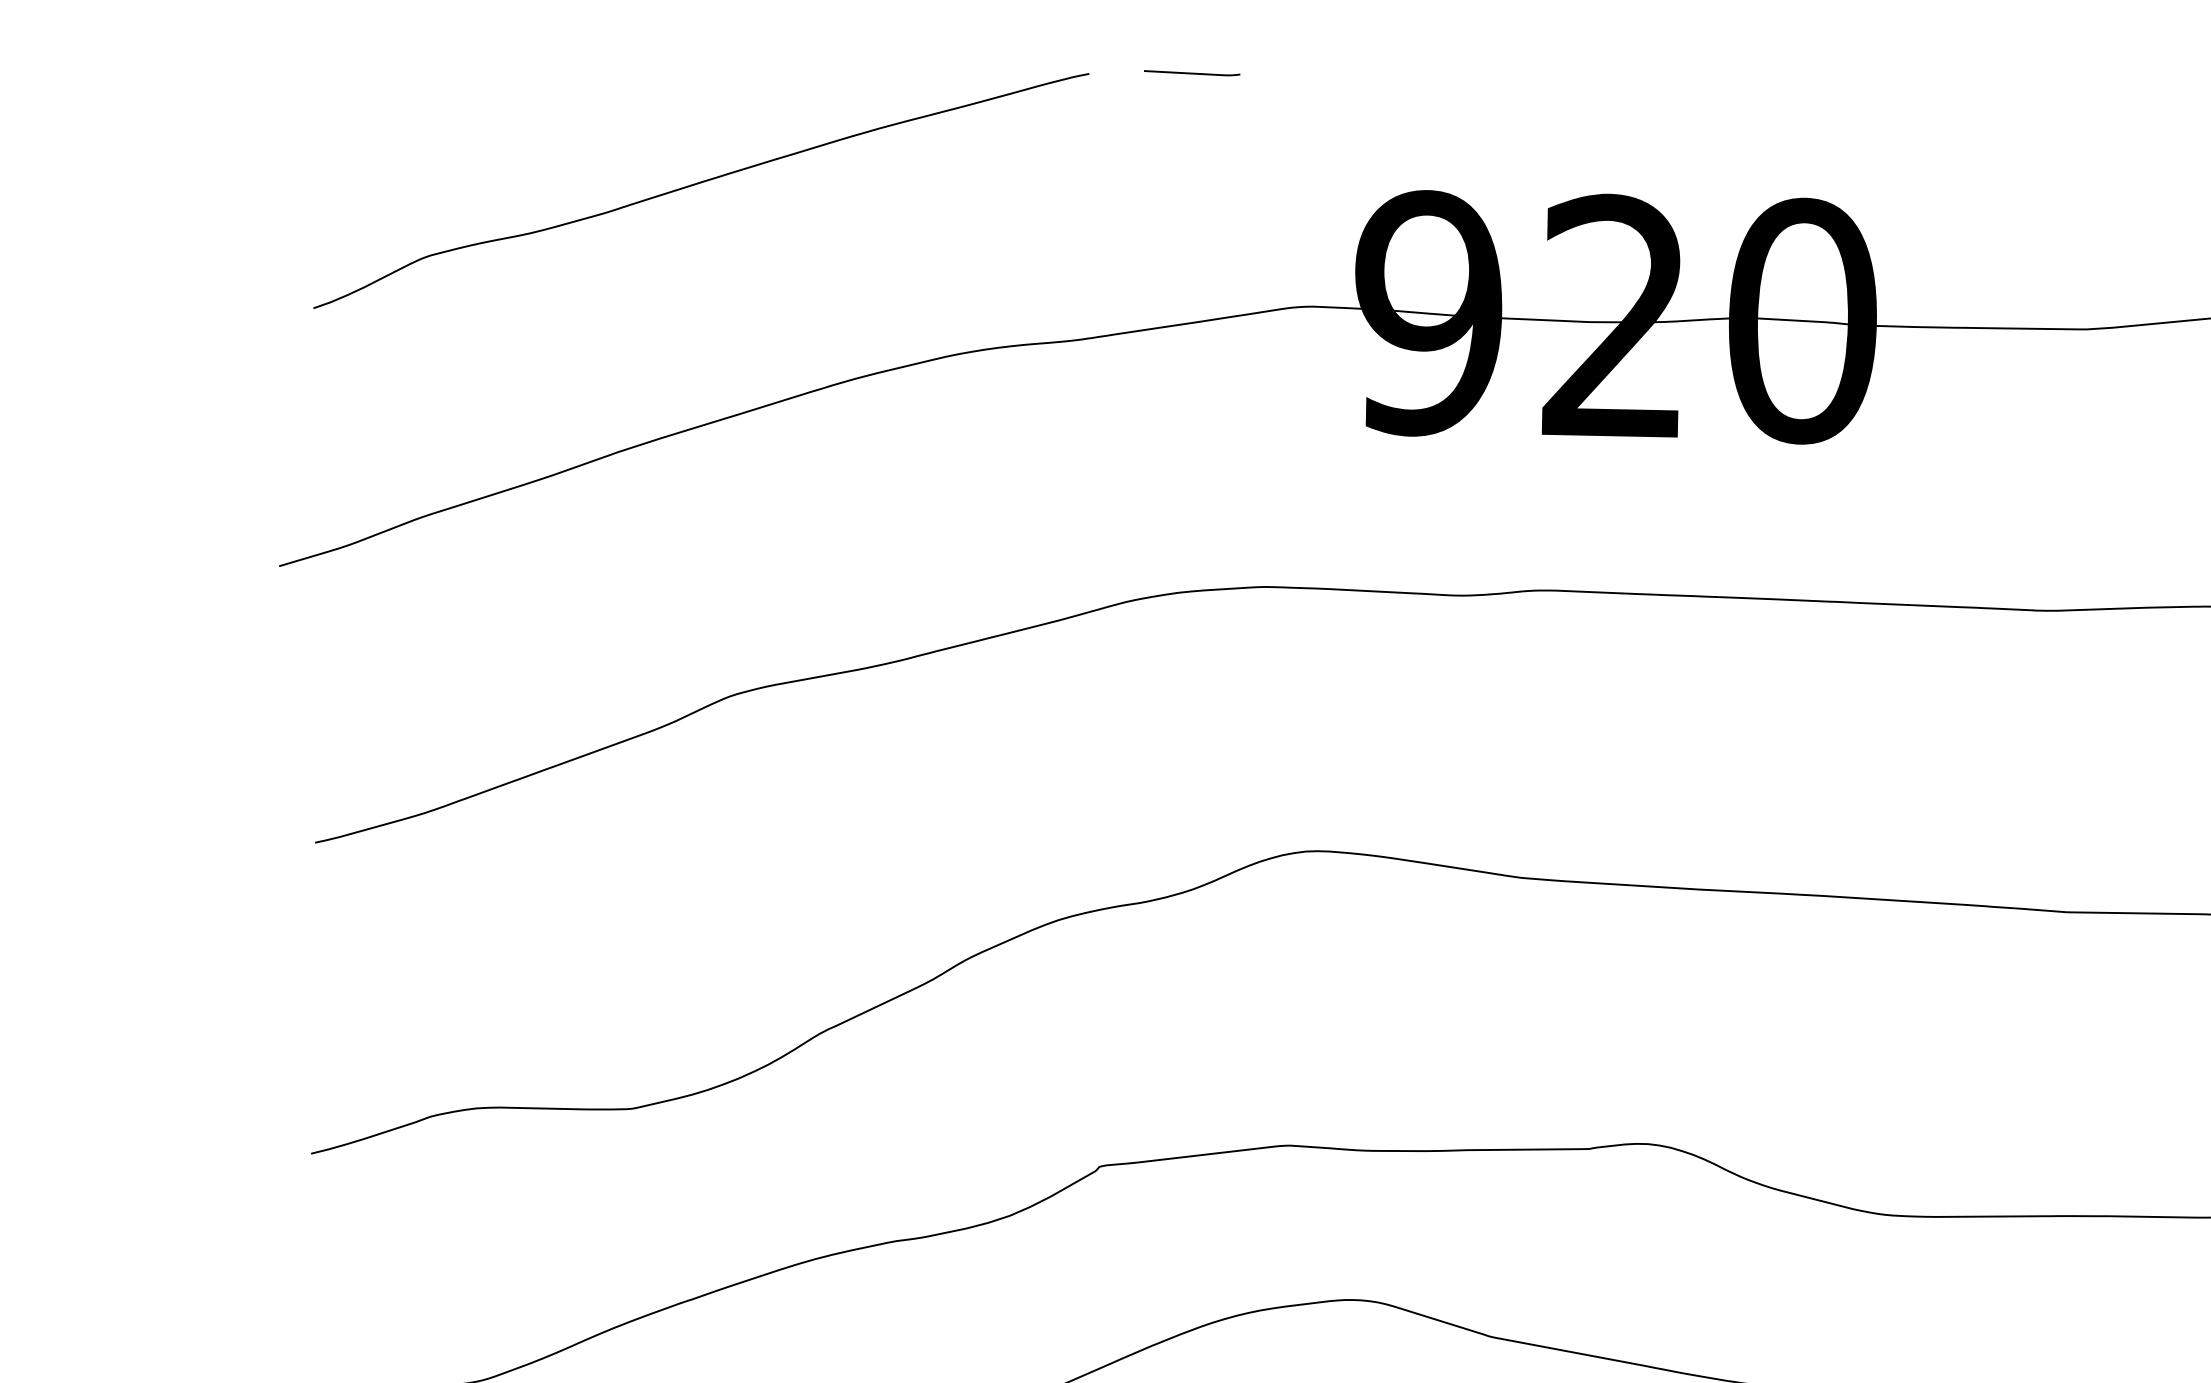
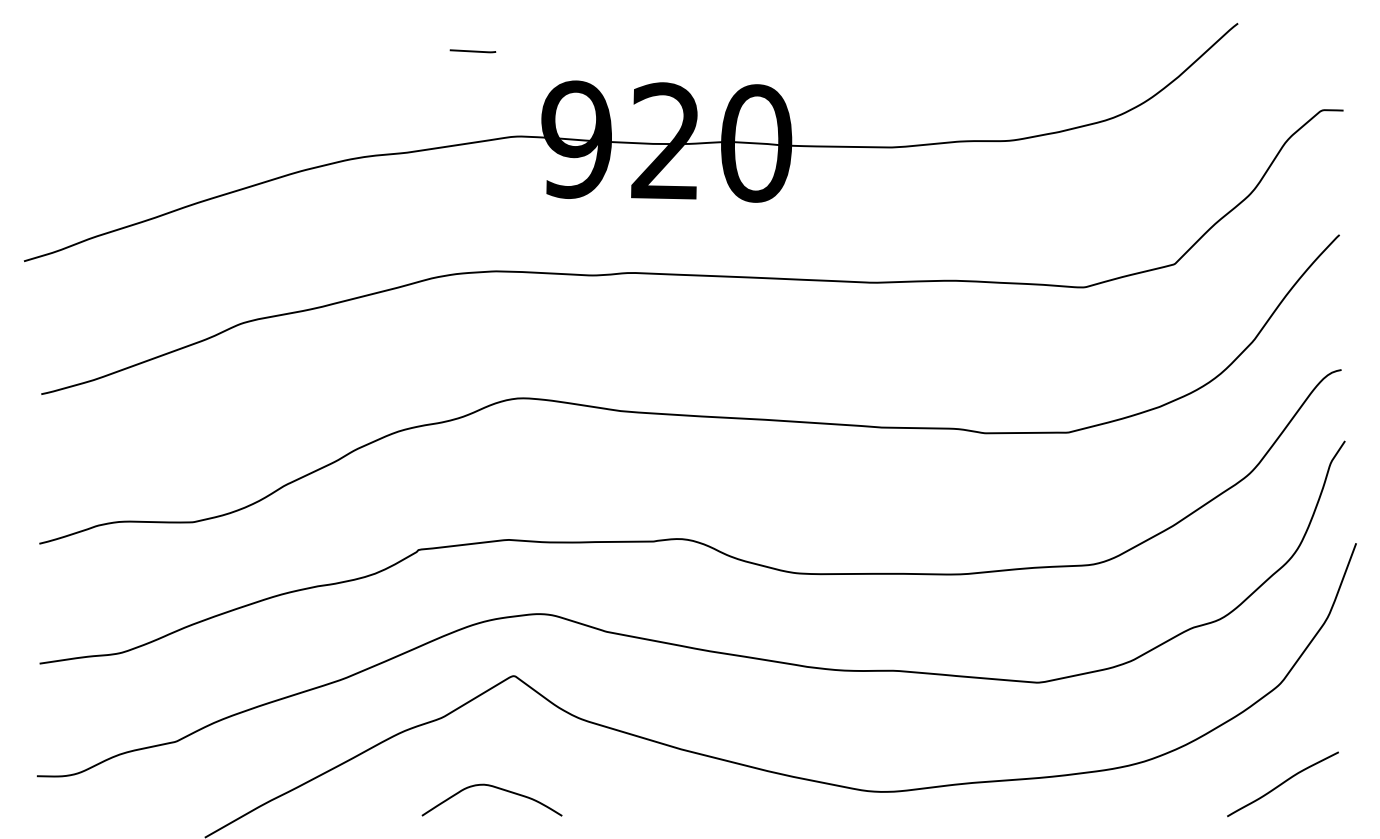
line: (1191, 73) -> (472, 51), moved
curve: (698, 185) -> (225, 78), removed

